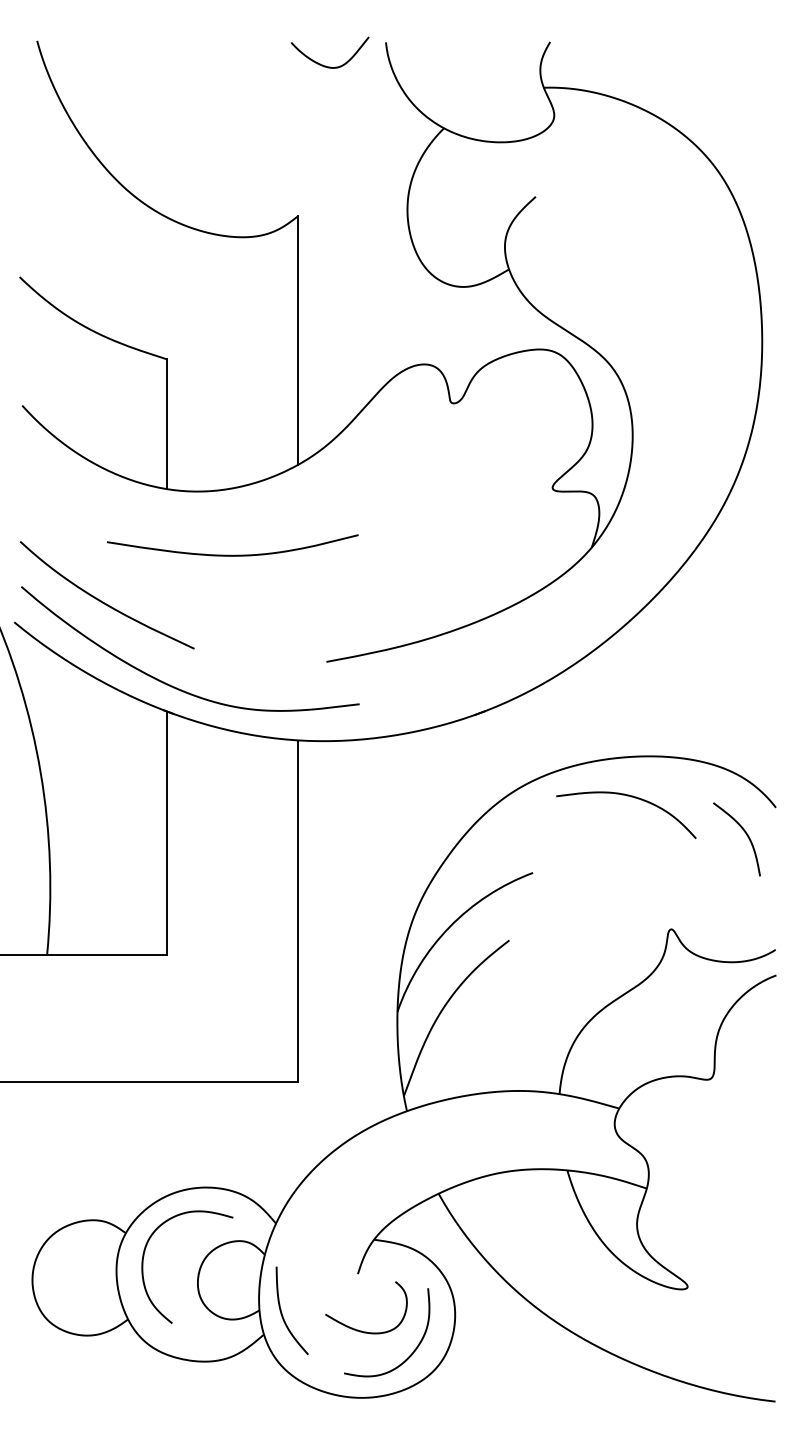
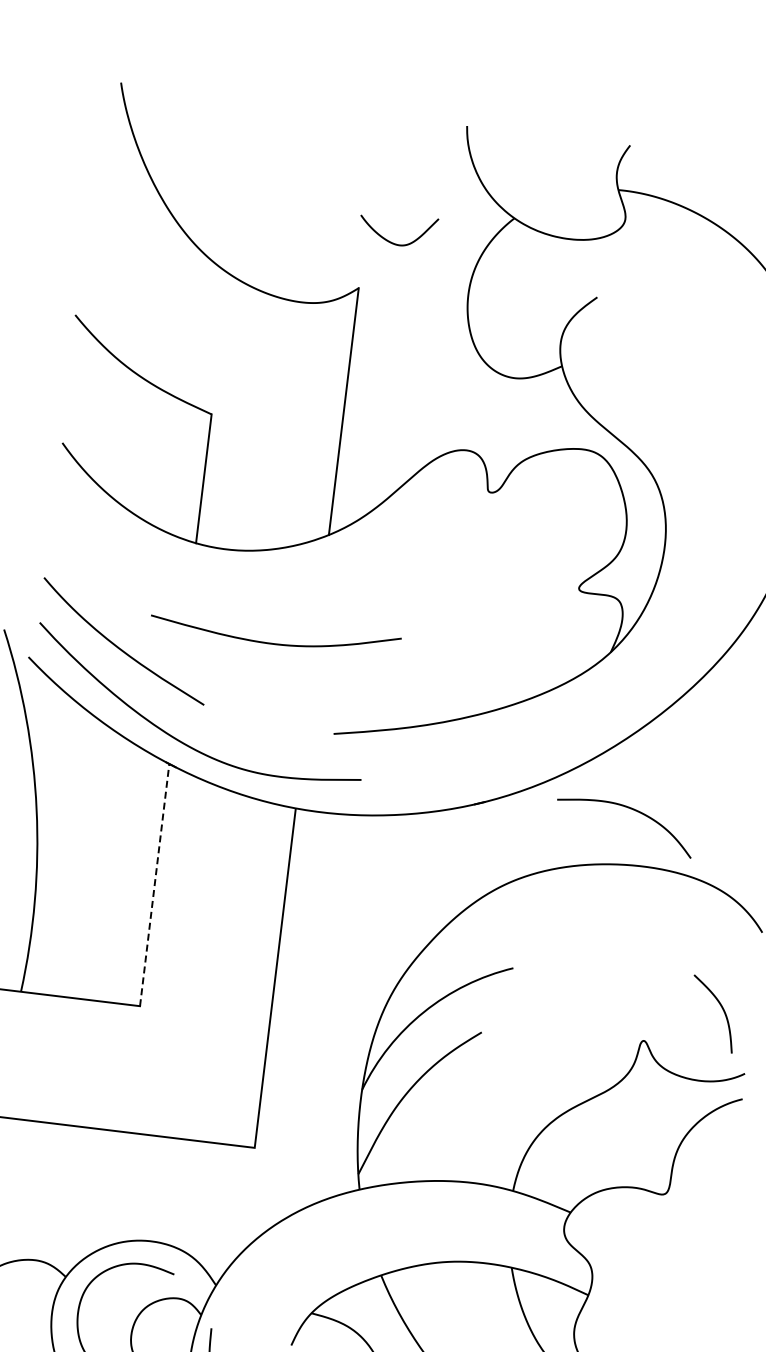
curve: (325, 65) -> (392, 242), moved
curve: (232, 554) -> (274, 642), moved
curve: (631, 797) -> (631, 809), moved
curve: (743, 831) -> (720, 1007), moved
line: (166, 833) -> (154, 885), solid -> dashed

